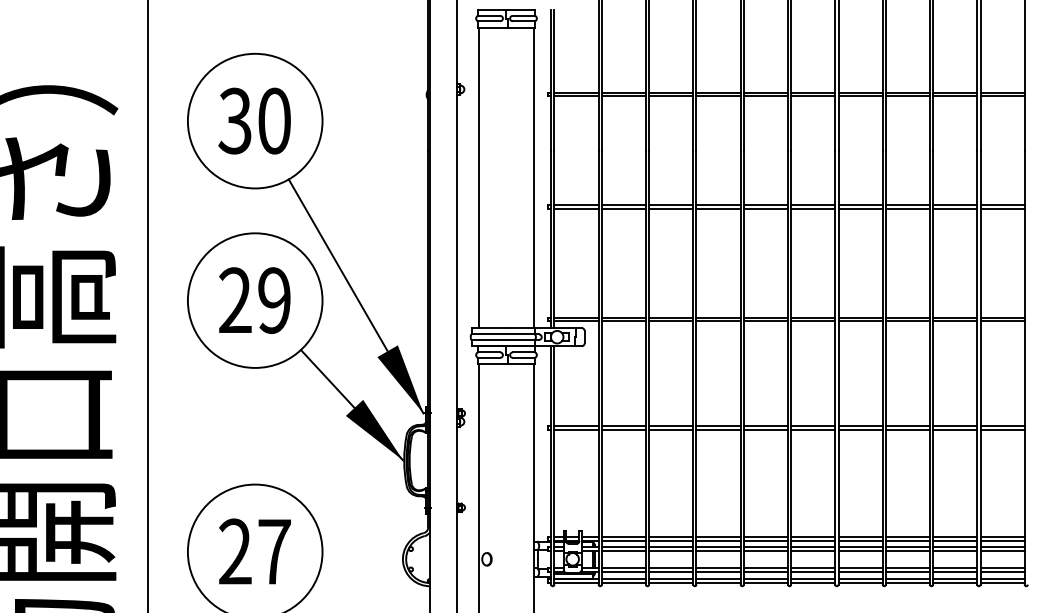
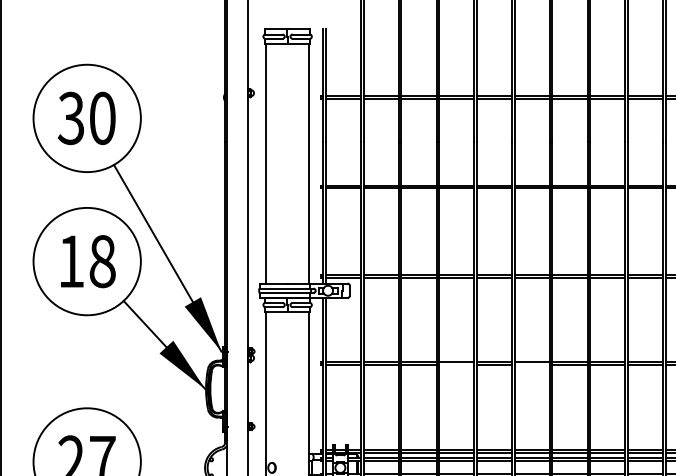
text: (255, 300) -> (87, 261), 29 -> 18
line: (718, 429) -> (456, 364), removed
line: (813, 429) -> (532, 364), removed

